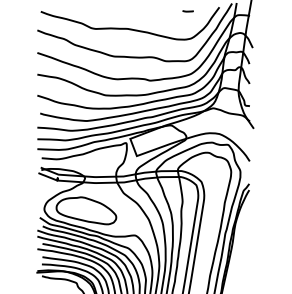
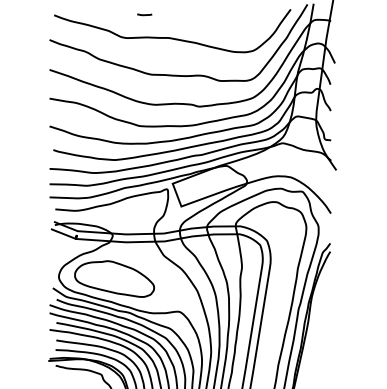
curve: (187, 11) -> (143, 15), moved

